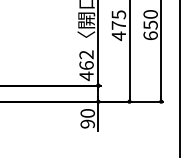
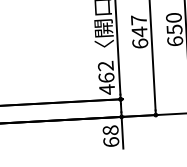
text: (118, 25) -> (139, 31), 475 -> 647
text: (87, 118) -> (110, 136), 90 -> 68

